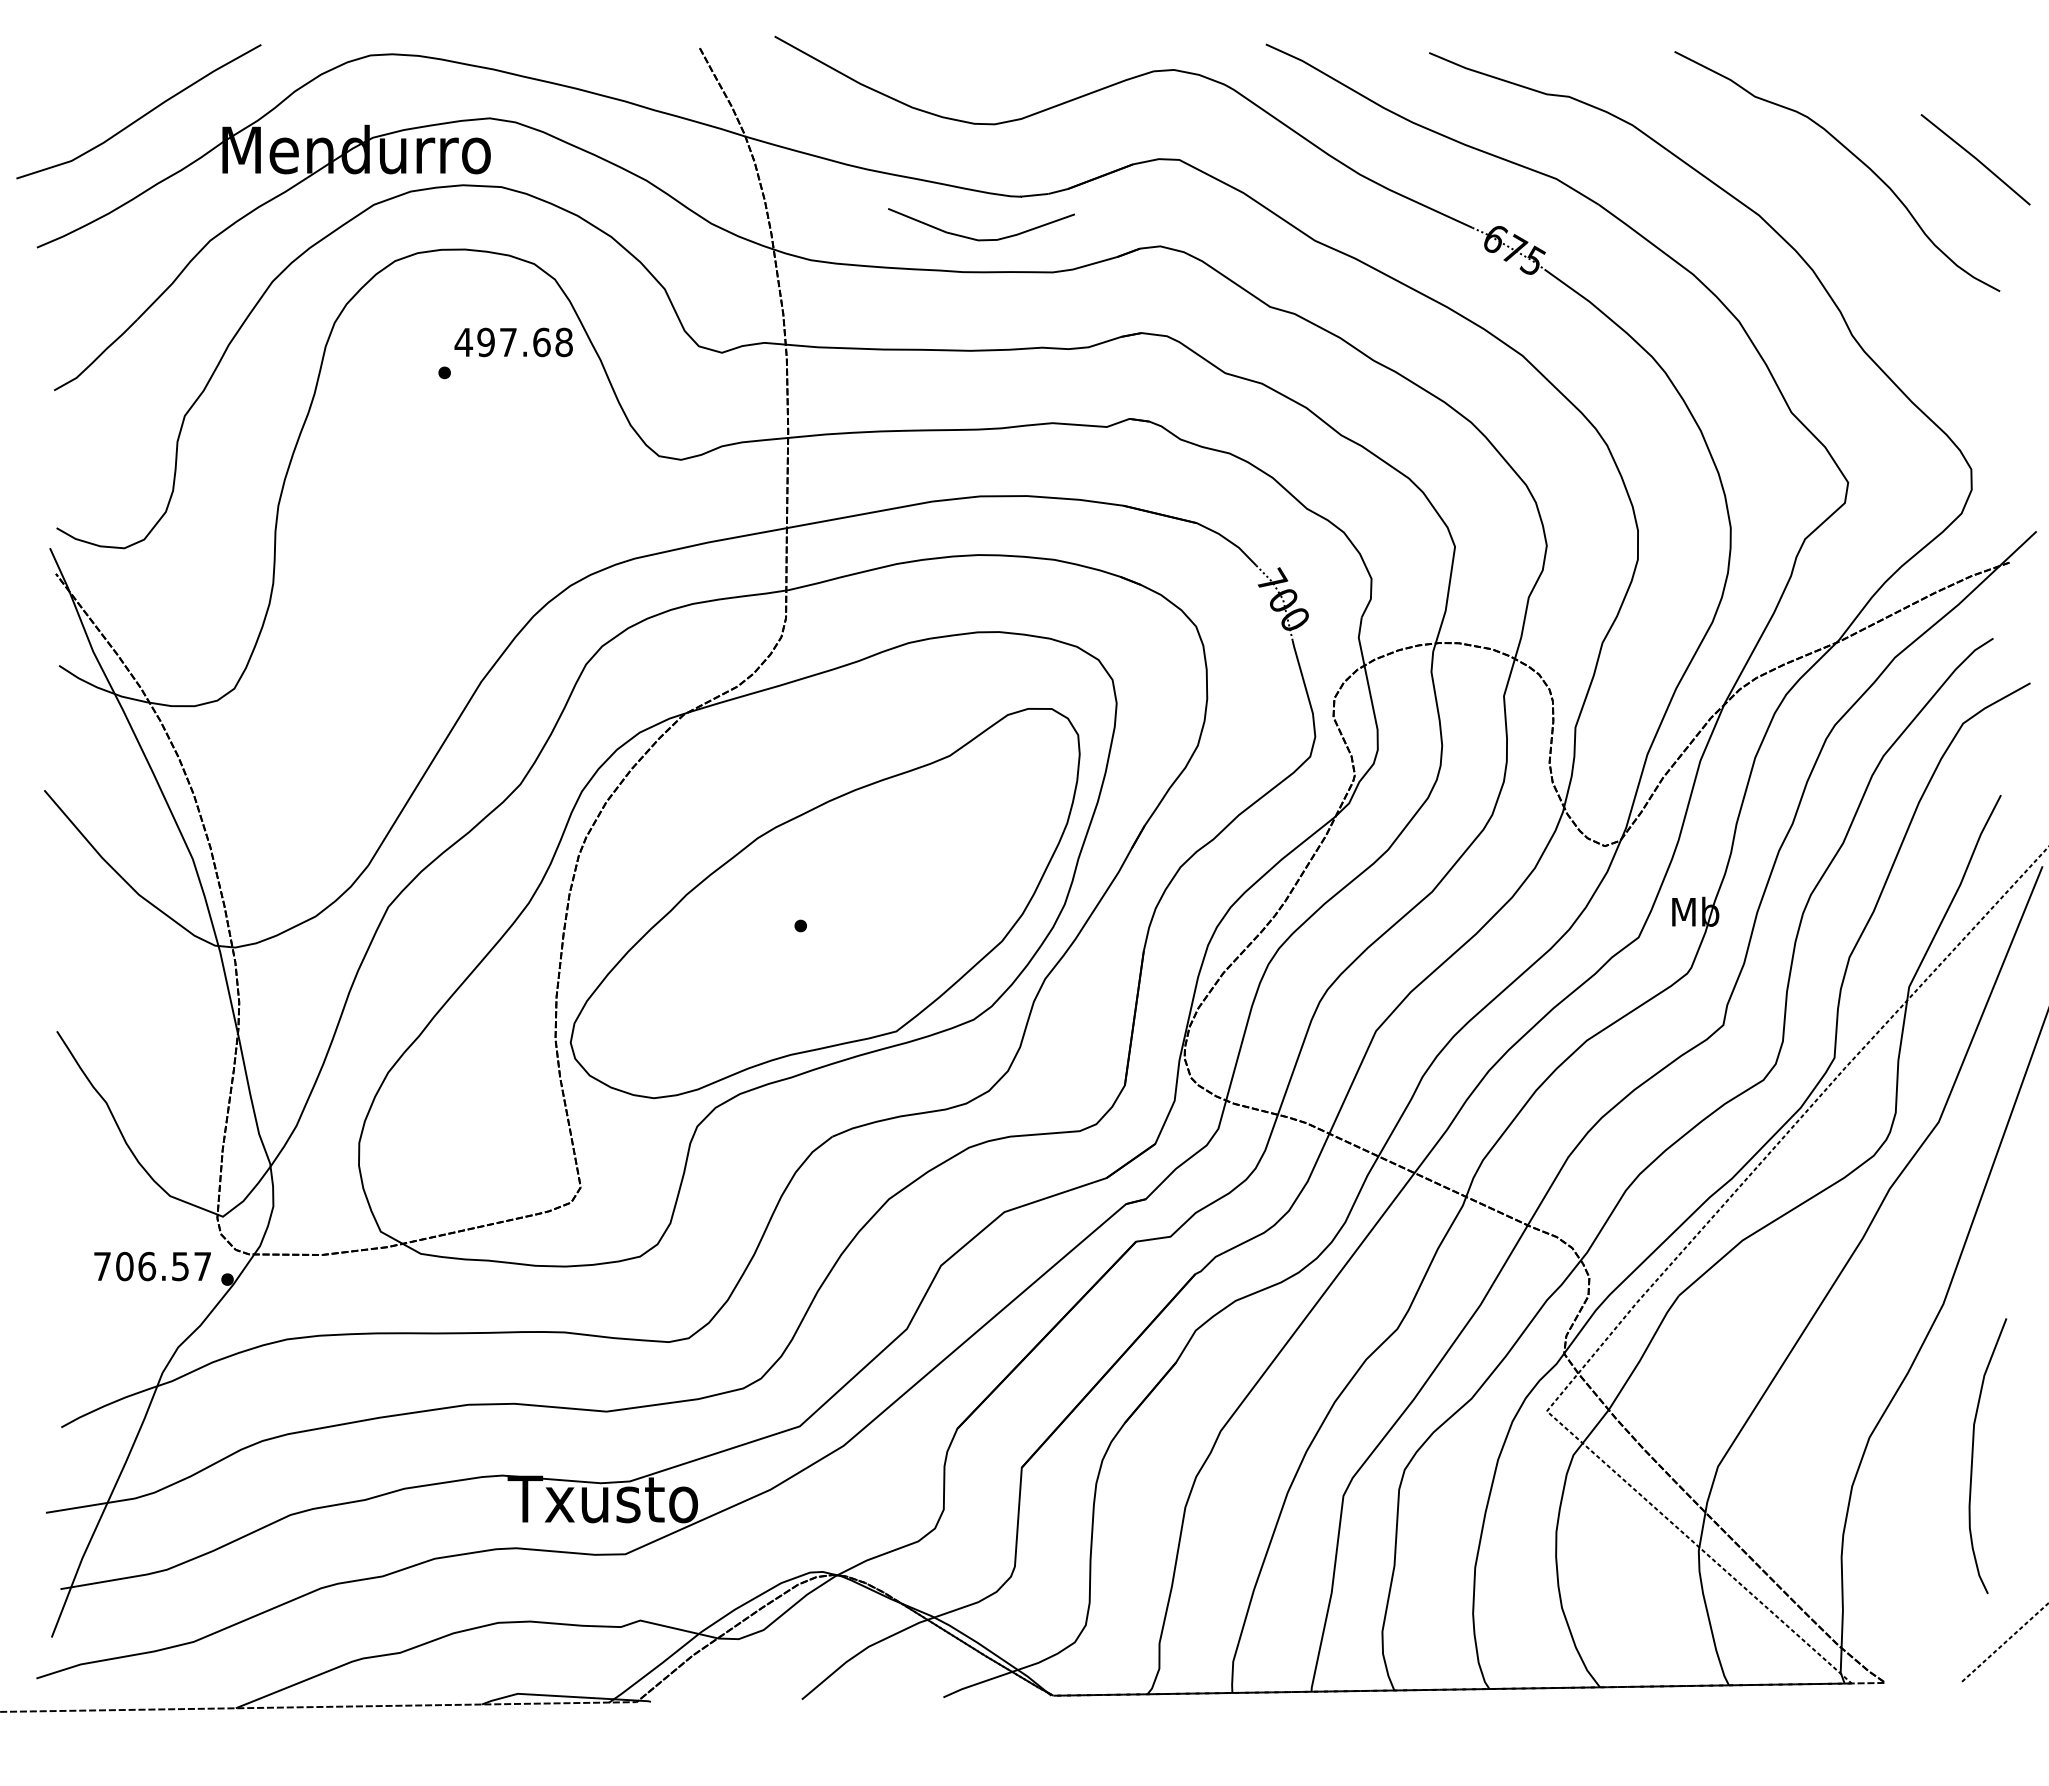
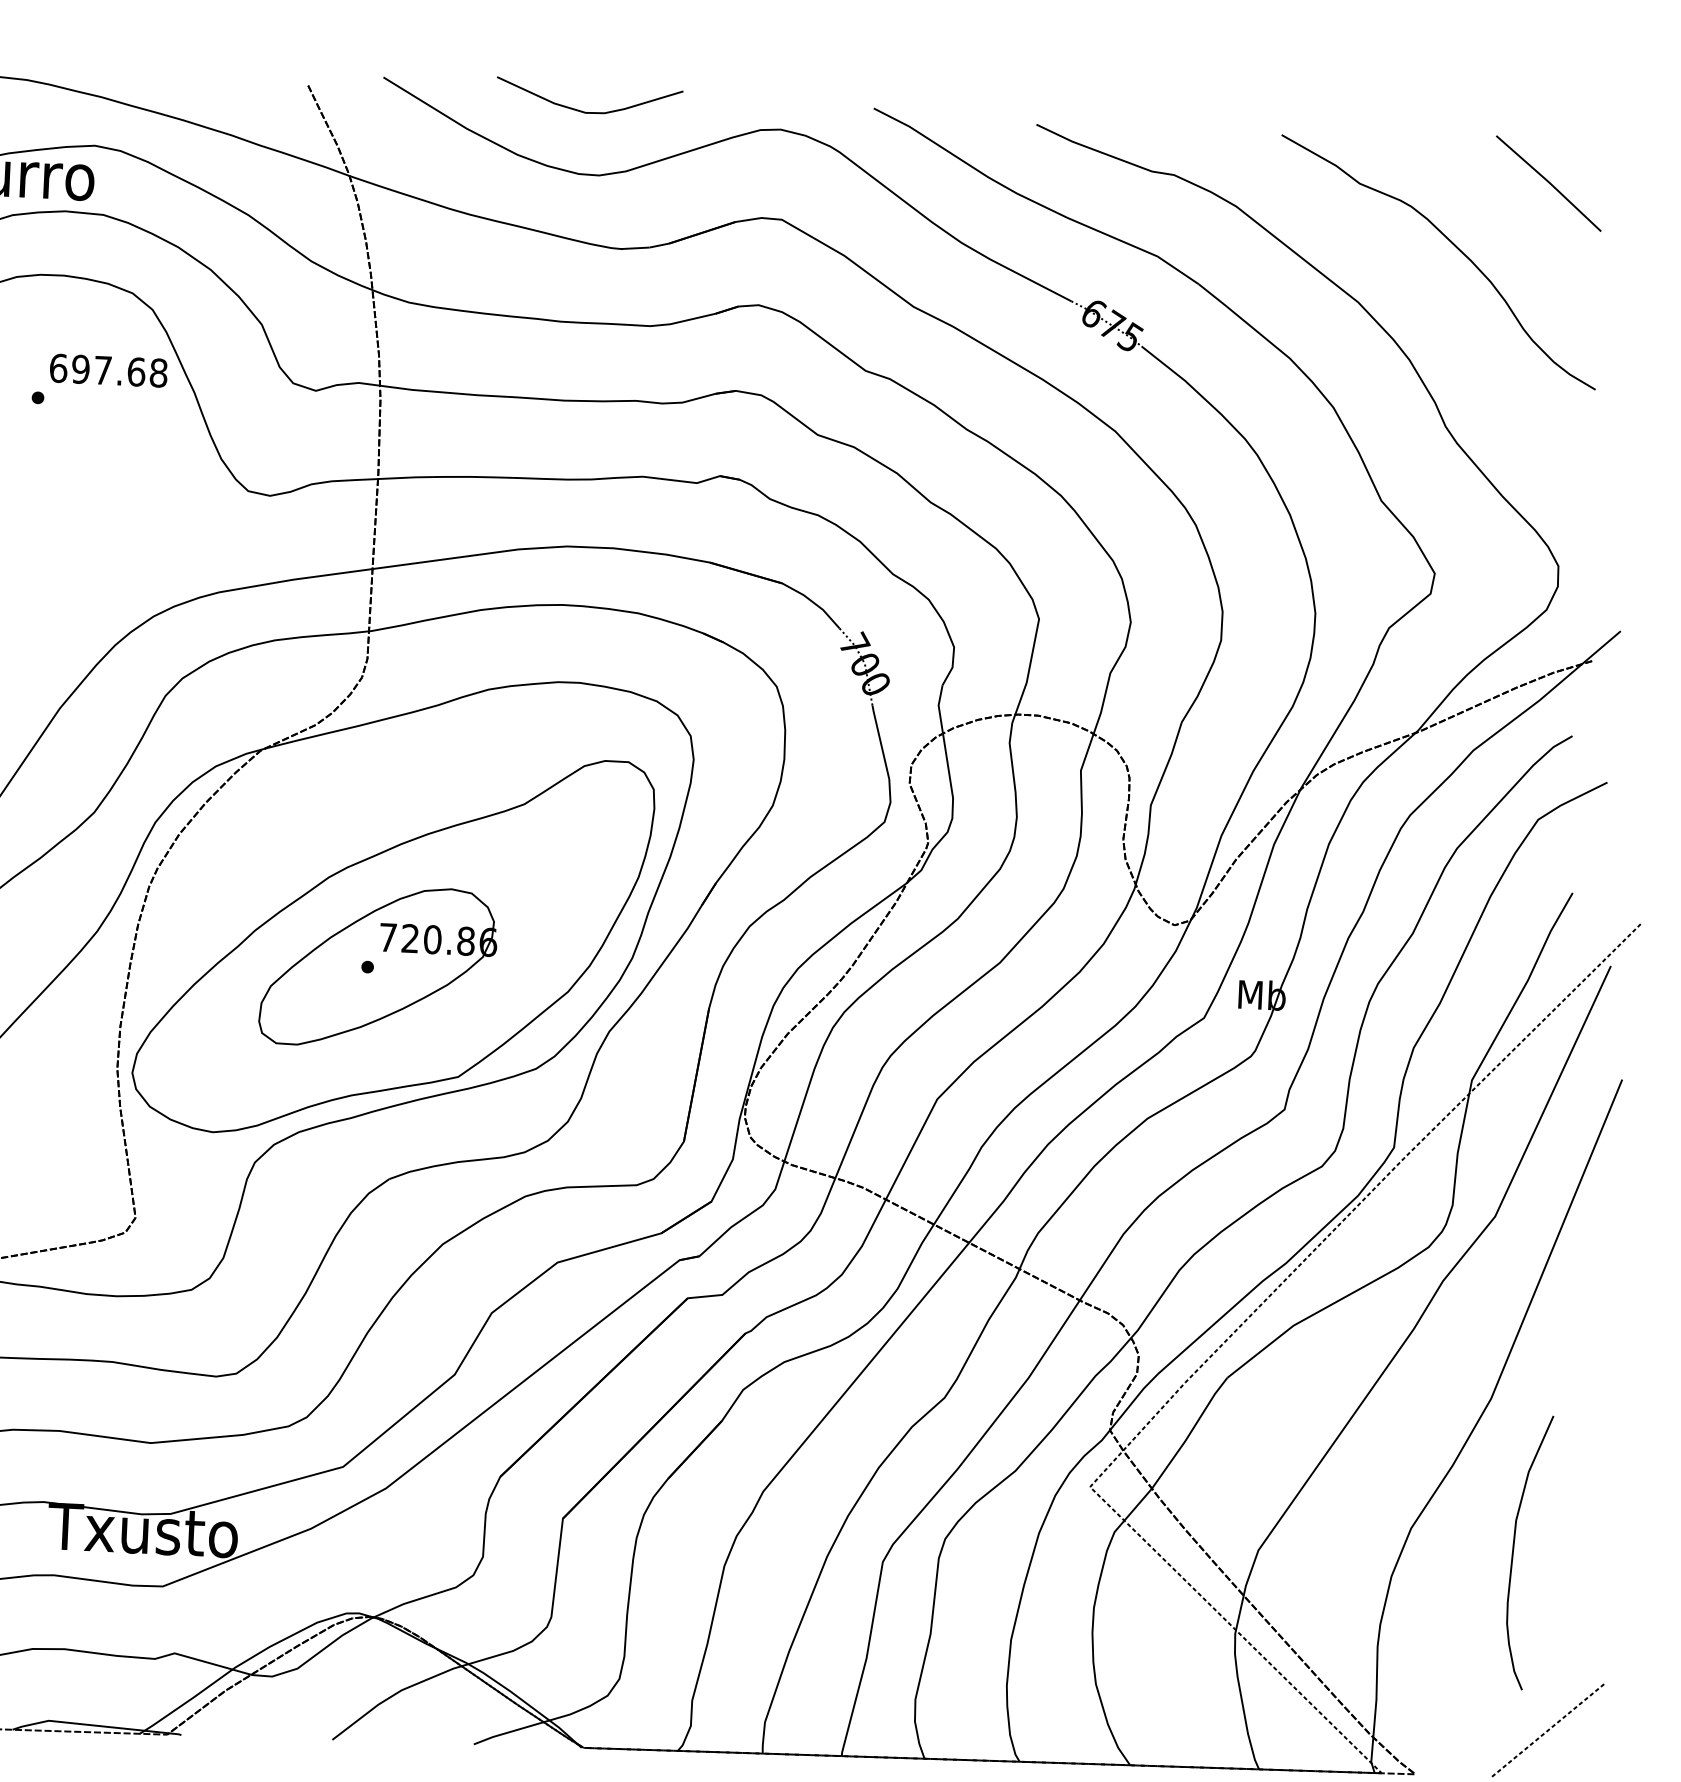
line: (1975, 159) -> (1548, 183), moved
curve: (981, 239) -> (588, 112), moved
text: (463, 342) -> (58, 368), 497.68 -> 697.68
part: (811, 925) -> (378, 967), added

